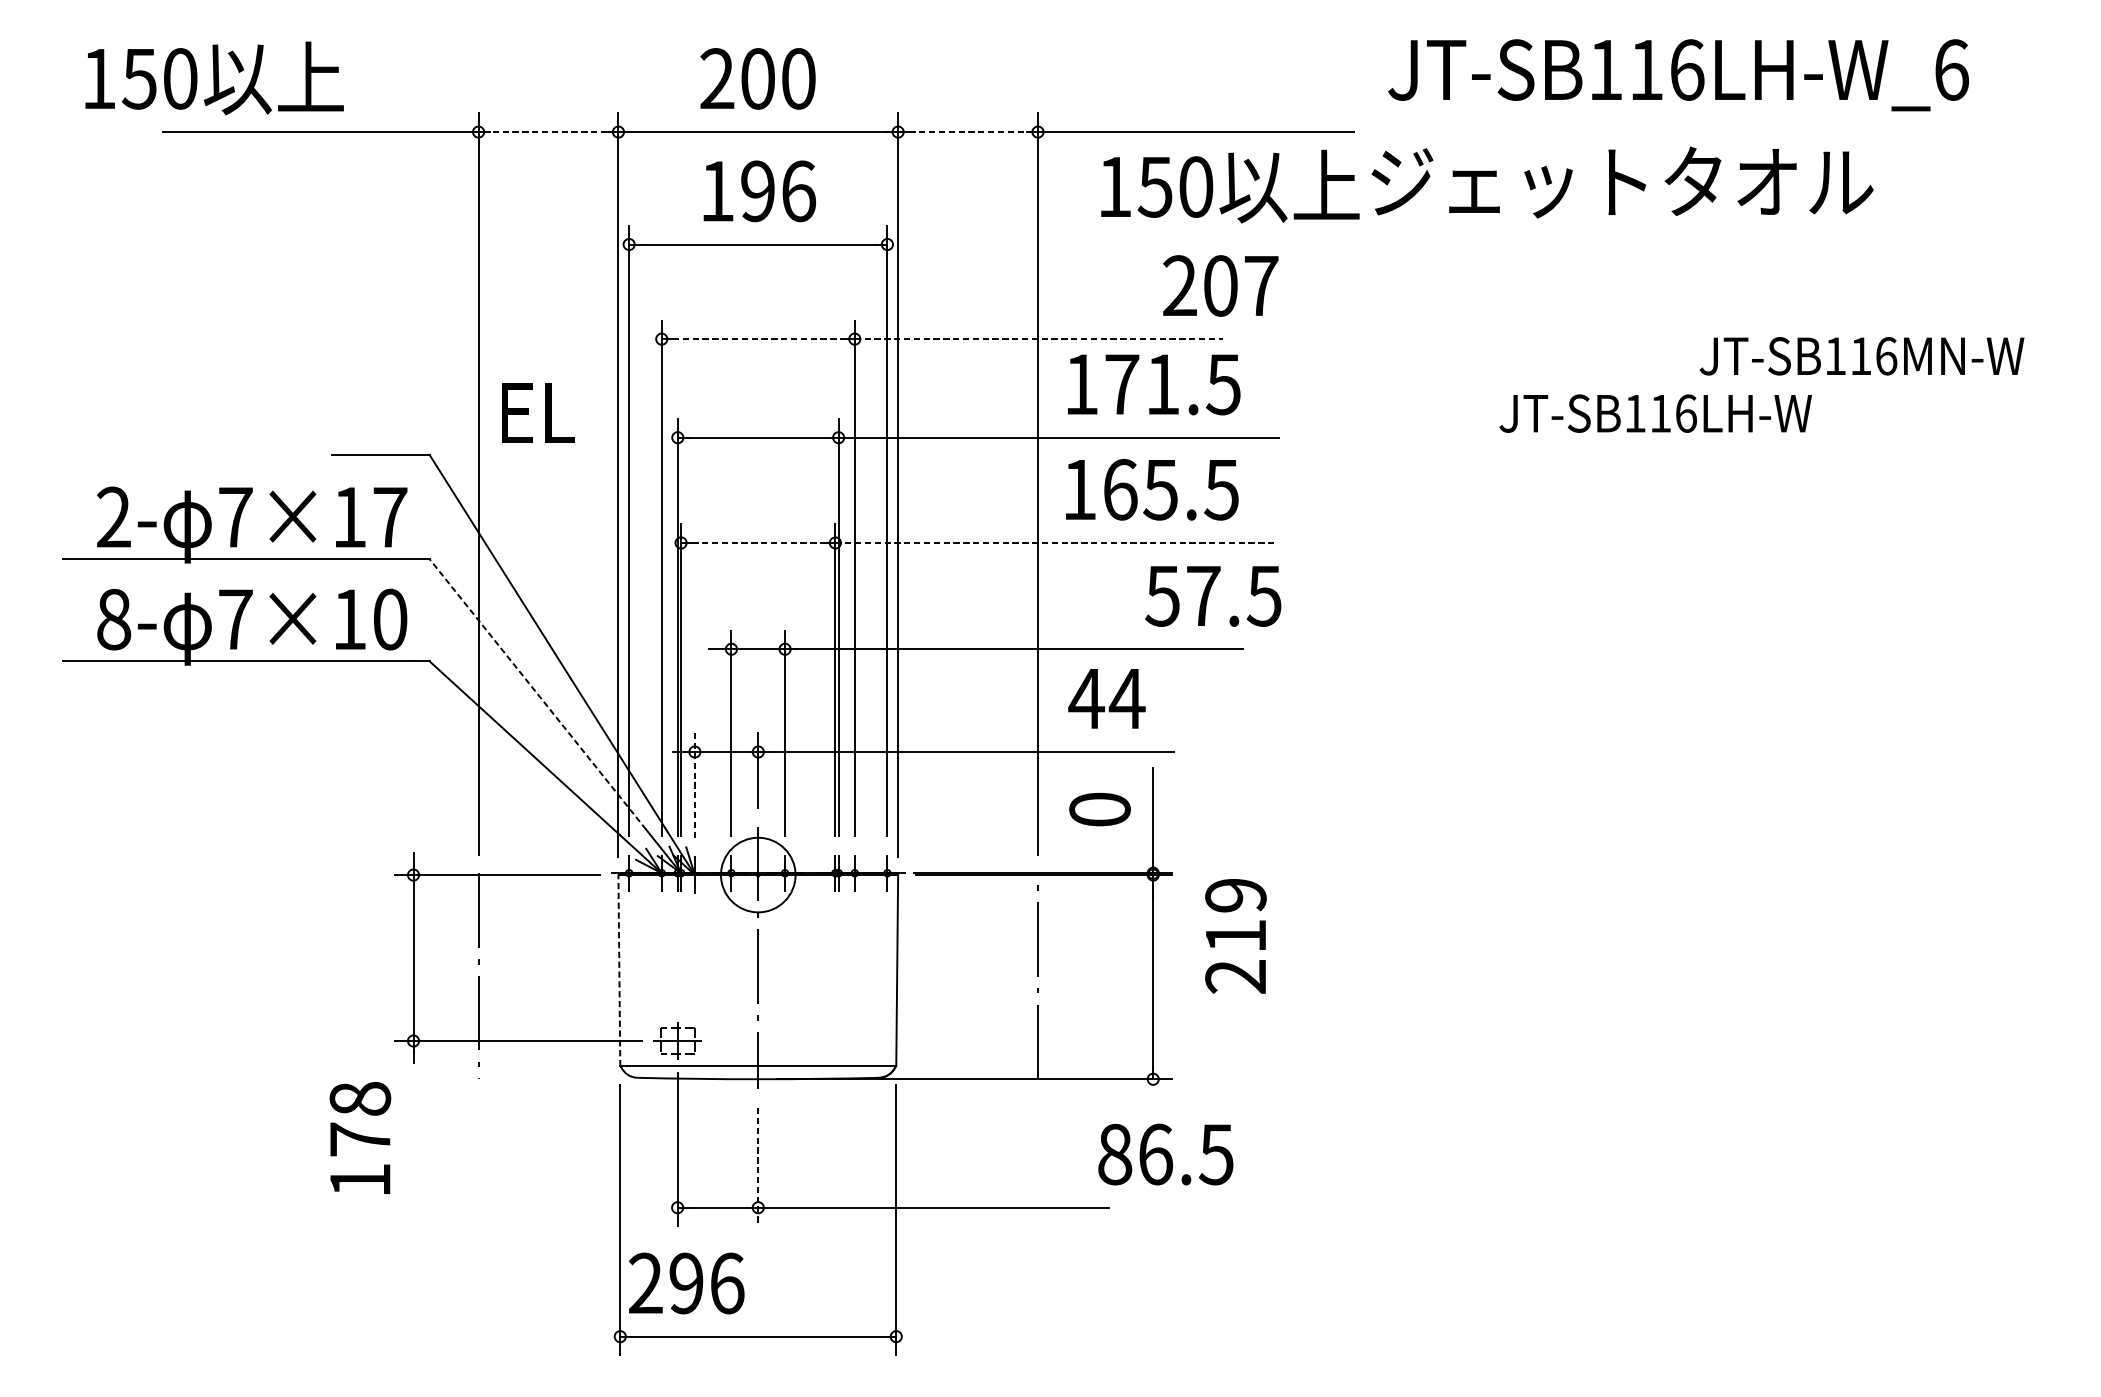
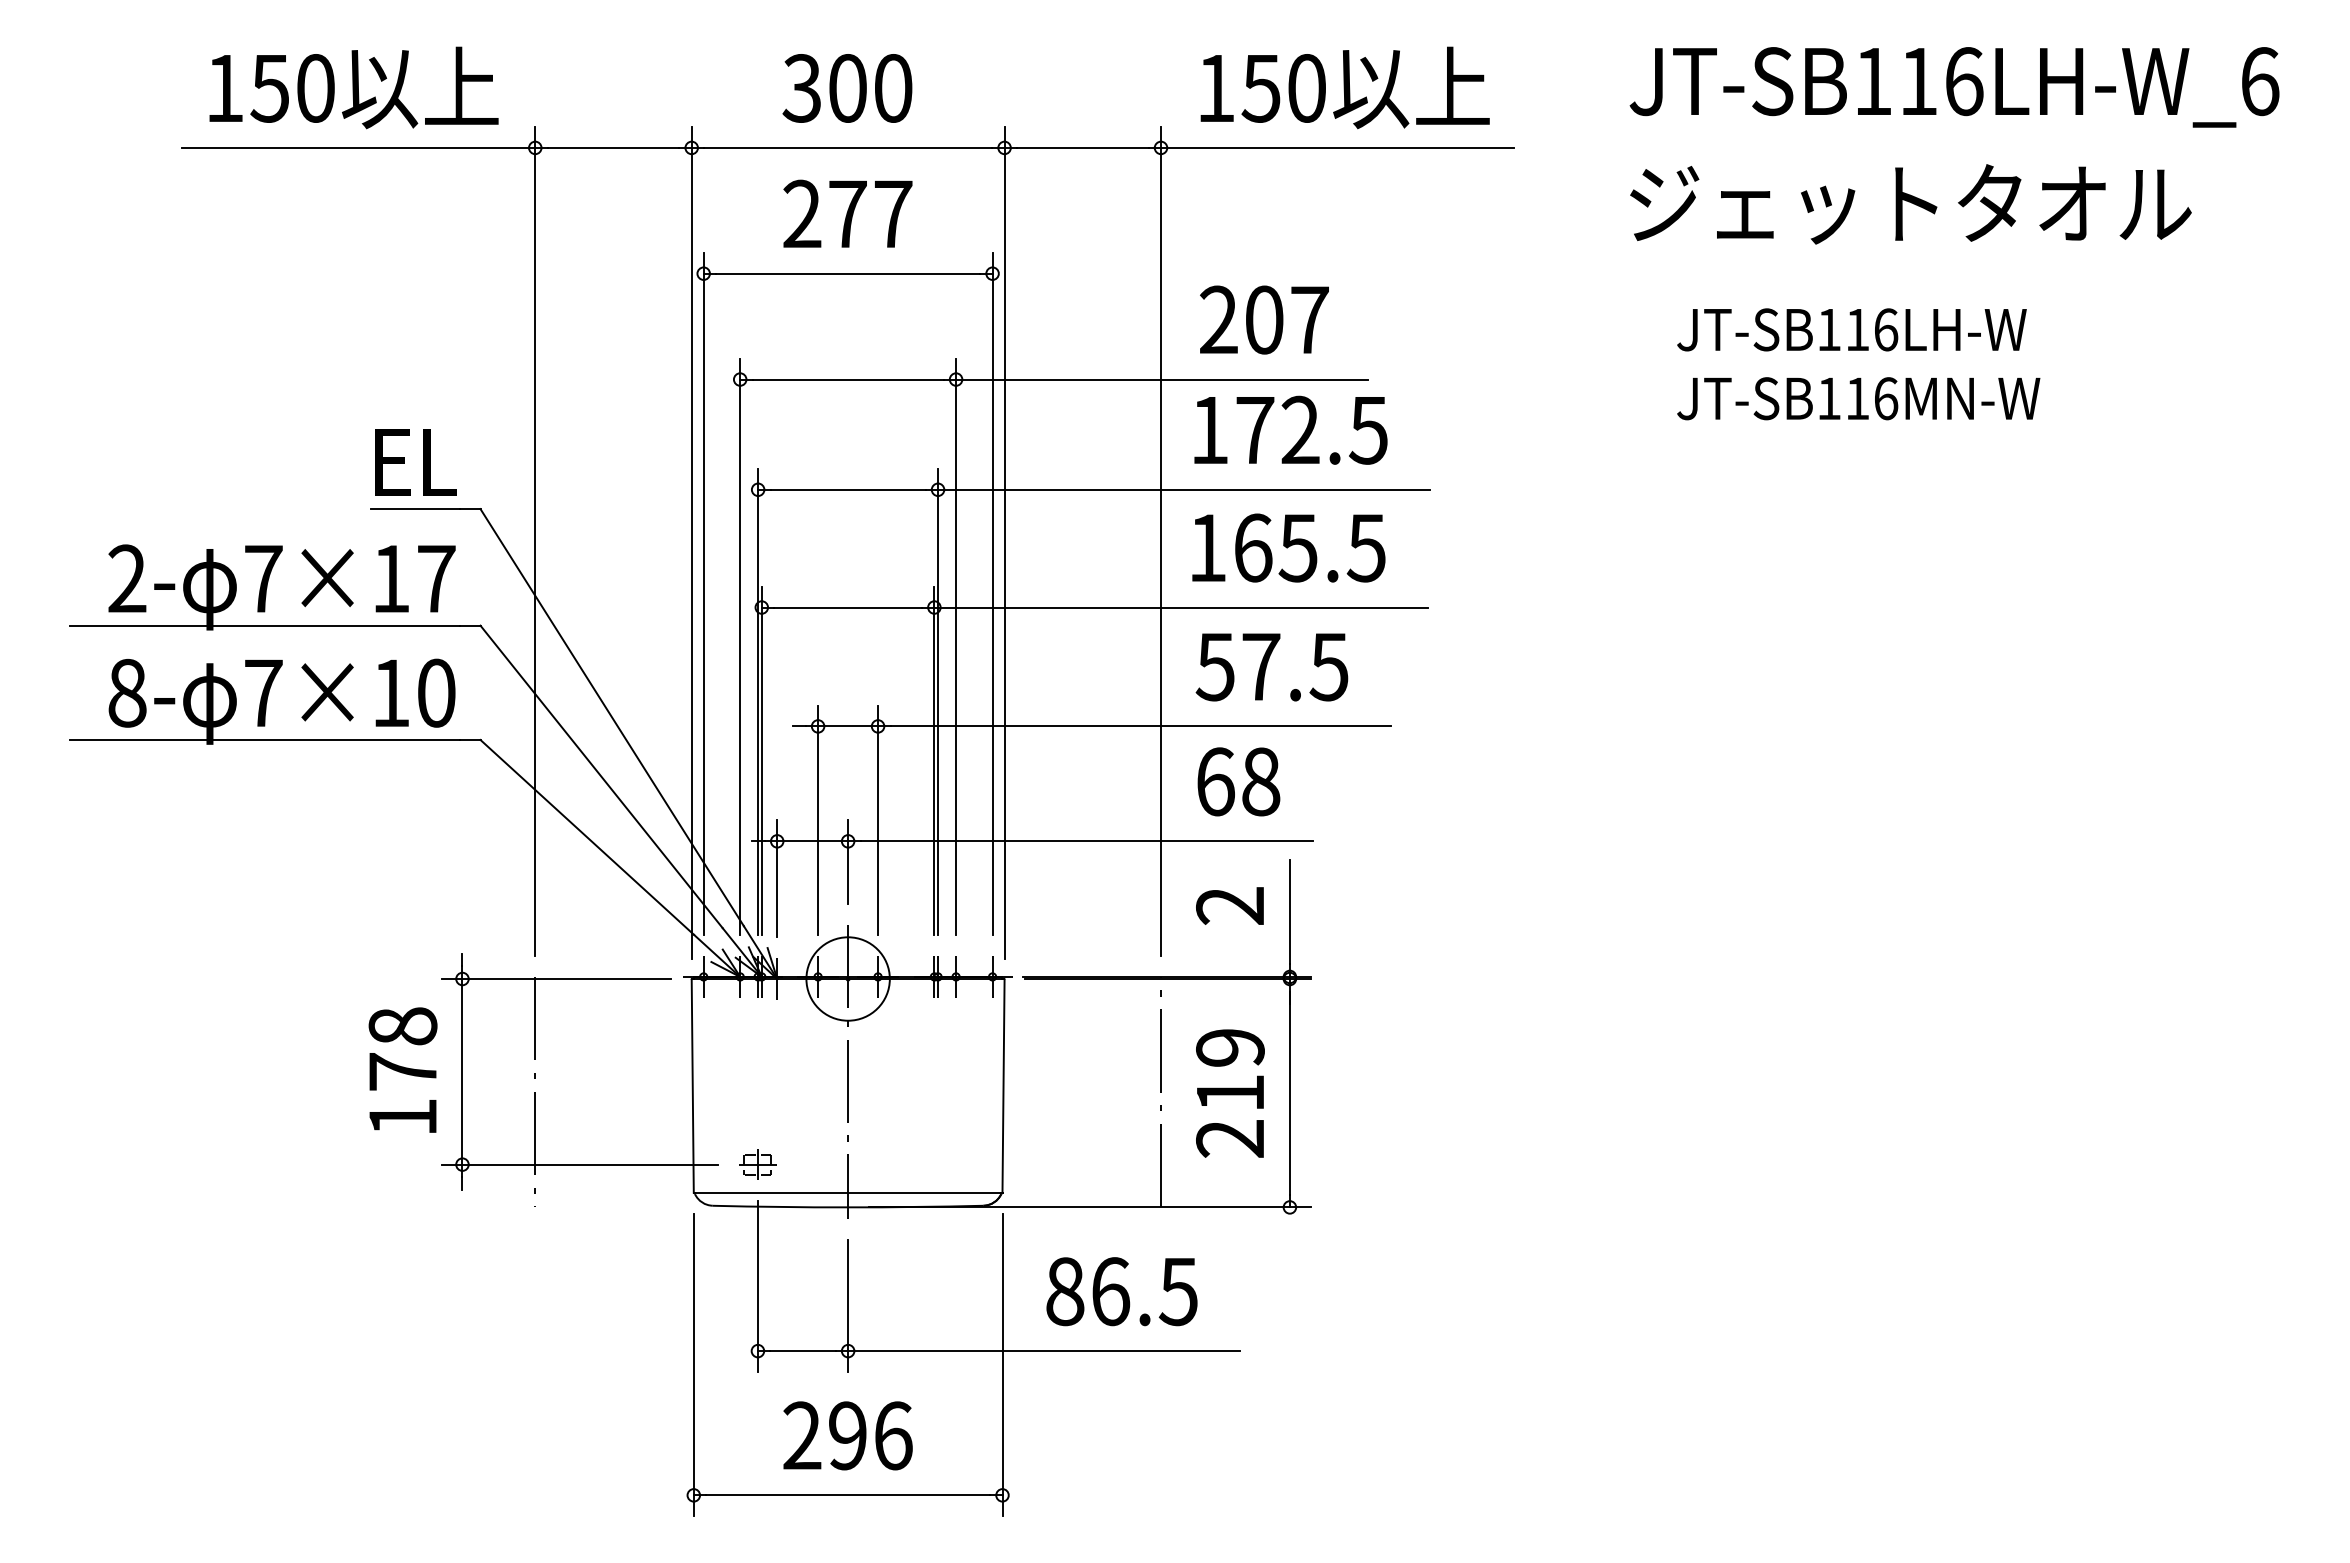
text: (1678, 75) -> (1954, 87), moved
text: (214, 78) -> (353, 87), moved
text: (716, 78) -> (801, 88), 200 -> 300
line: (548, 131) -> (613, 147), dashed -> solid
line: (967, 131) -> (1082, 147), dashed -> solid
text: (1622, 182) -> (1910, 204), moved
text: (1229, 186) -> (1344, 87), moved
text: (757, 190) -> (847, 213), 196 -> 277
text: (1220, 285) -> (1264, 319), moved
line: (758, 339) -> (848, 379), dashed -> solid
line: (1039, 339) -> (1162, 379), dashed -> solid
text: (1861, 356) -> (1858, 398), moved
text: (1162, 383) -> (1300, 429), 171.5 -> 172.5
text: (537, 413) -> (415, 462), moved
text: (1655, 413) -> (1851, 329), moved
line: (758, 542) -> (848, 607), dashed -> solid
line: (1056, 542) -> (1181, 607), dashed -> solid
text: (1212, 596) -> (1271, 667), moved
line: (537, 694) -> (601, 776), dashed -> solid
text: (1106, 698) -> (1237, 781), 44 -> 68
line: (695, 785) -> (777, 878), dashed -> solid
text: (1100, 809) -> (1230, 905), 0 -> 2
text: (1236, 936) -> (1230, 1093), moved
line: (619, 971) -> (692, 1086), dashed -> solid
part: (677, 1040) -> (757, 1164), size x0.71
text: (359, 1137) -> (402, 1069), moved
text: (1165, 1154) -> (1121, 1291), moved
line: (758, 1167) -> (848, 1306), dashed -> solid
text: (686, 1283) -> (847, 1435), moved

